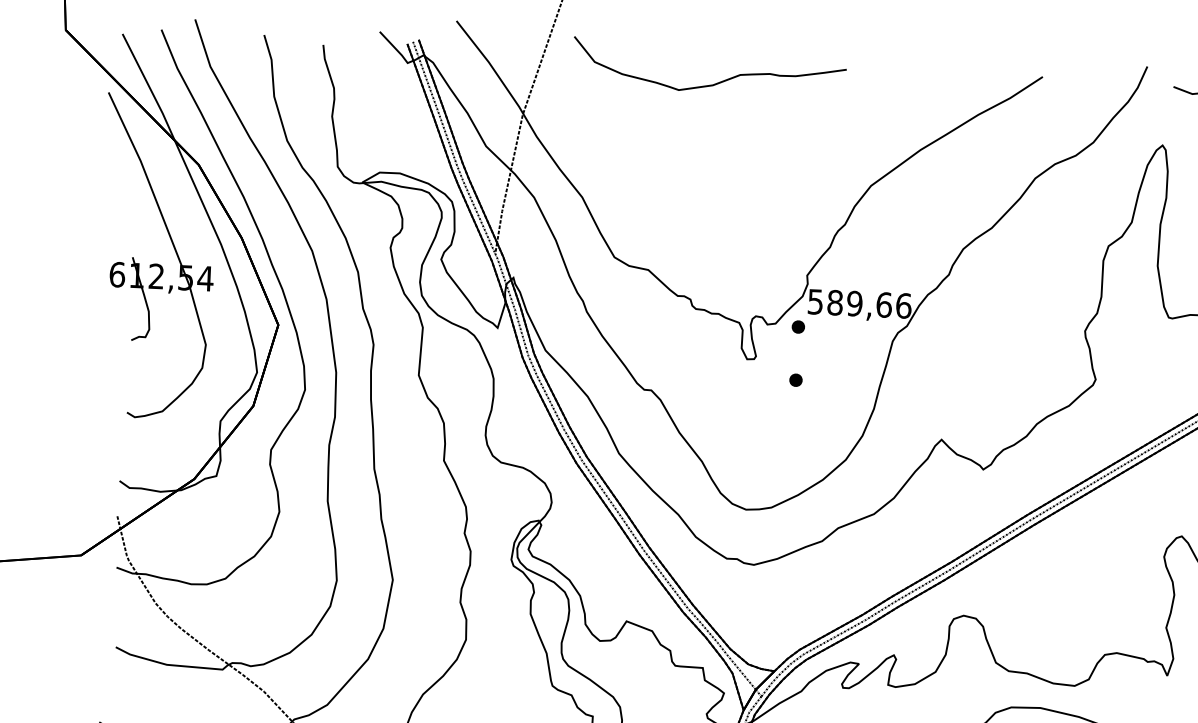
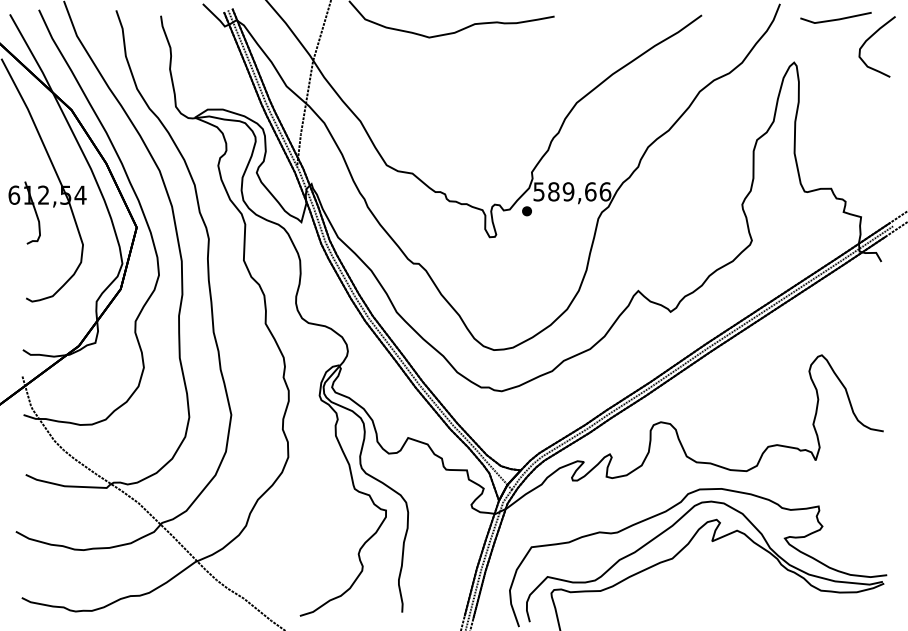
part: (795, 380) -> (526, 251), removed

